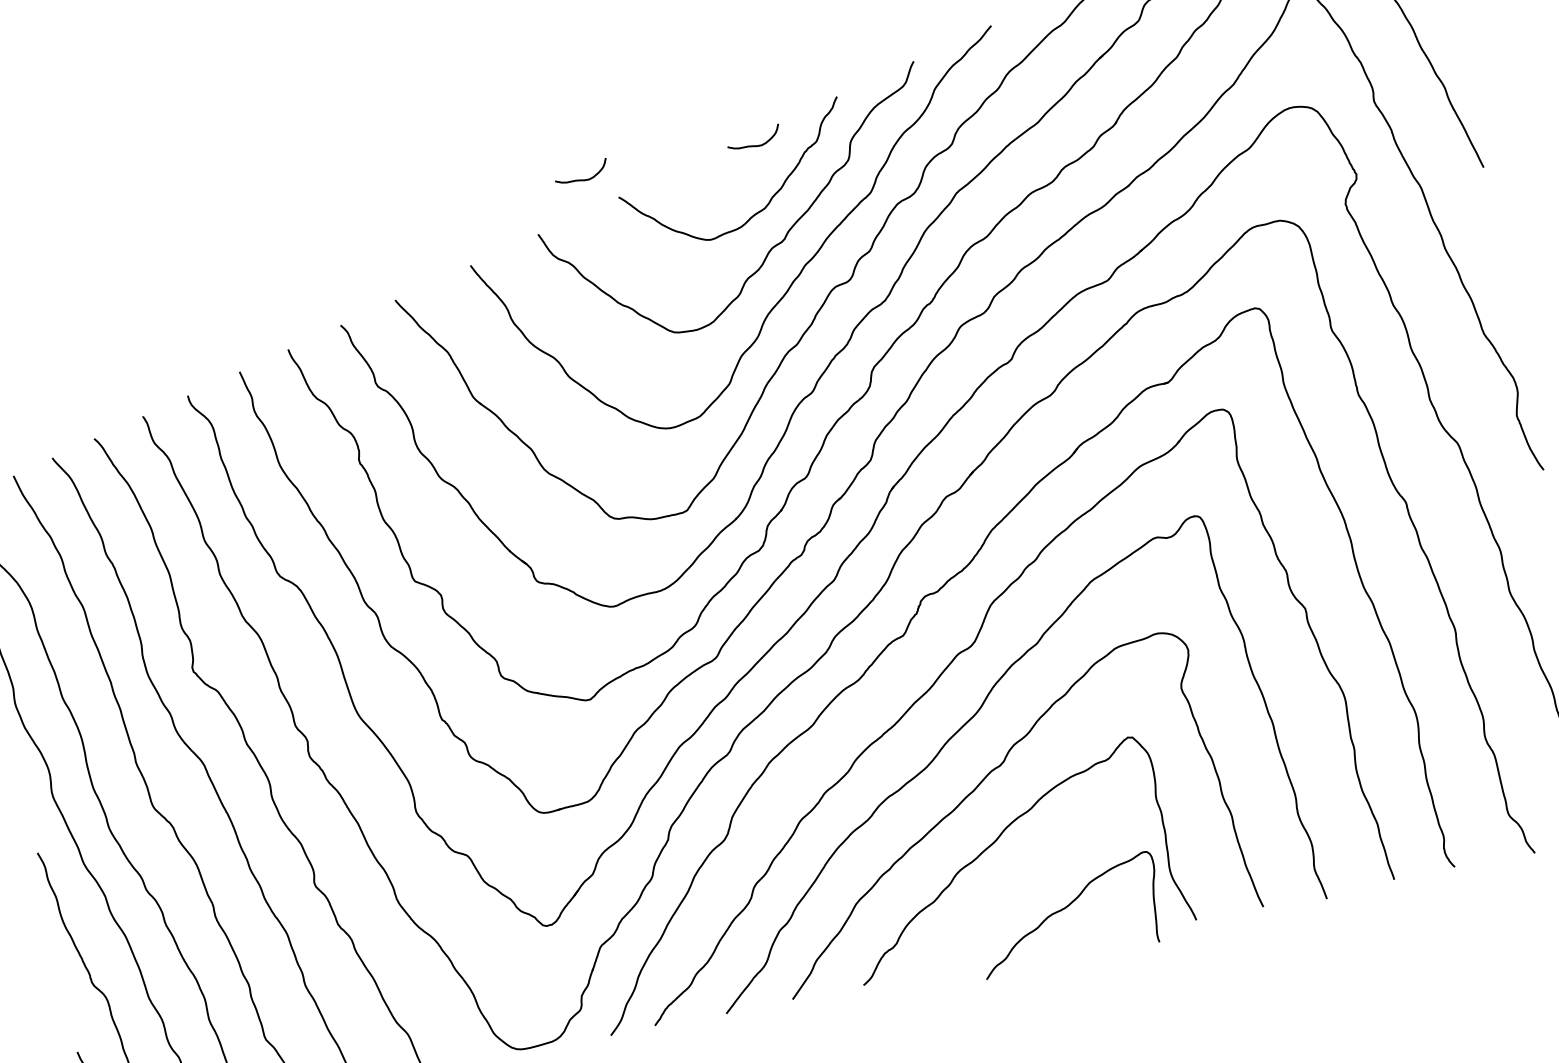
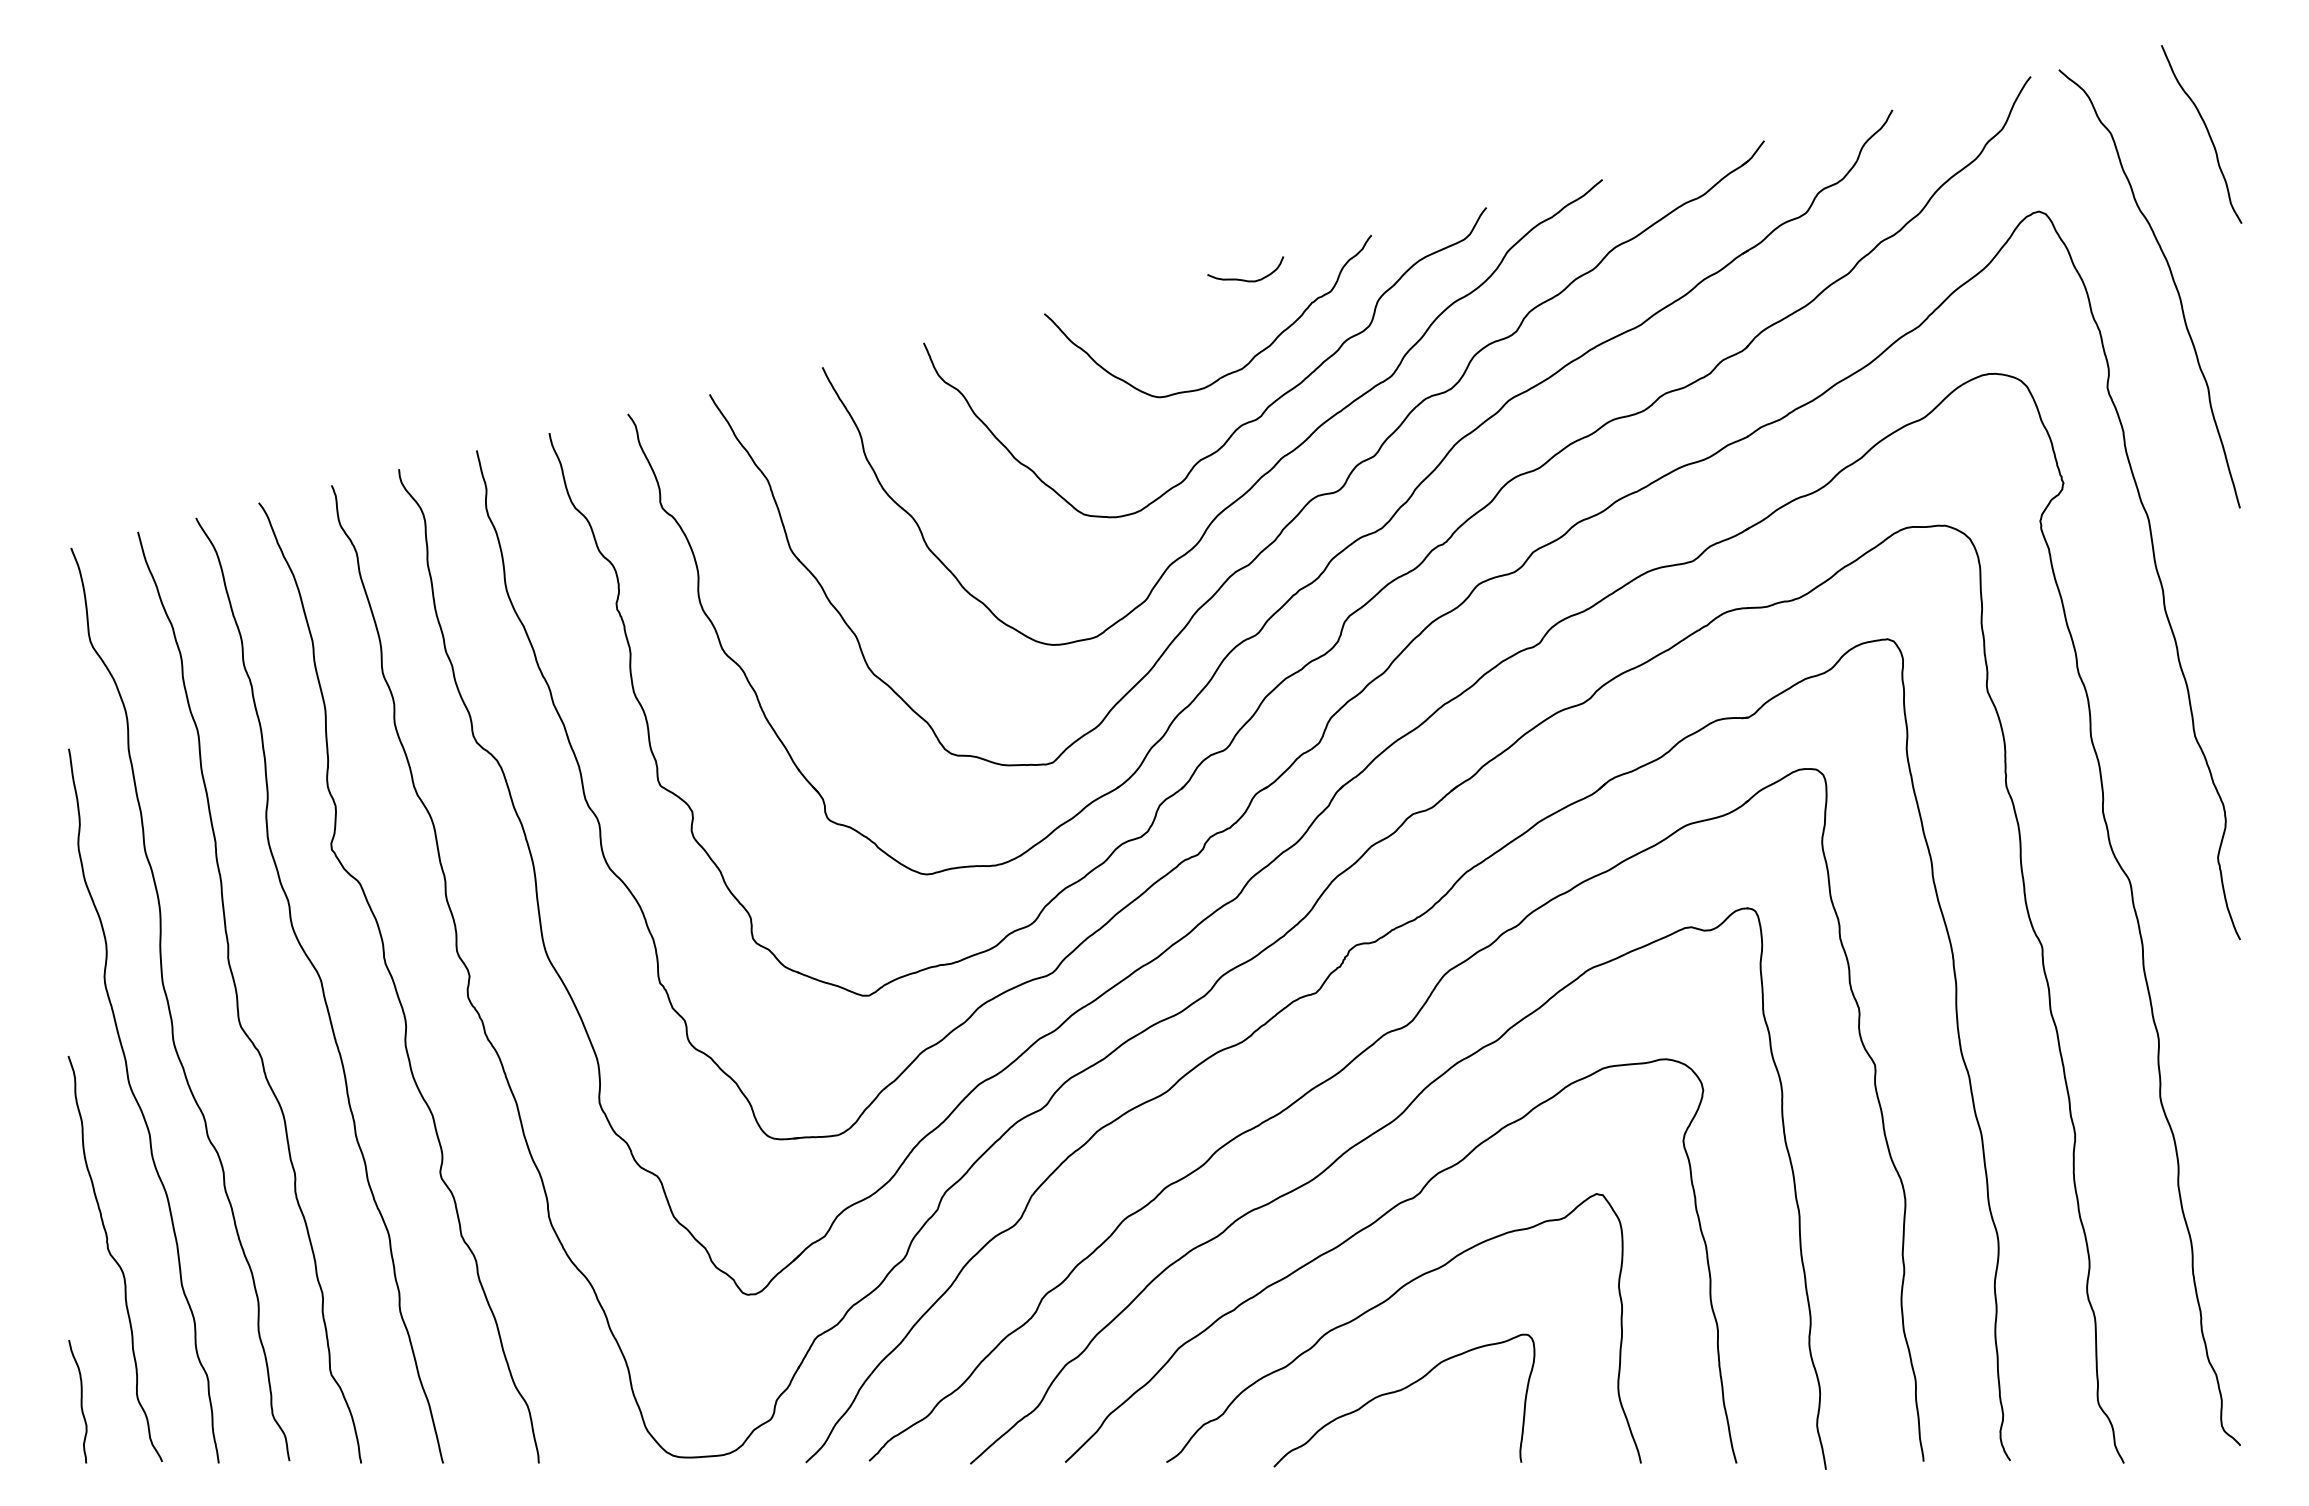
curve: (581, 179) -> (998, 279), removed
curve: (1064, 909) -> (1400, 1391), moved

